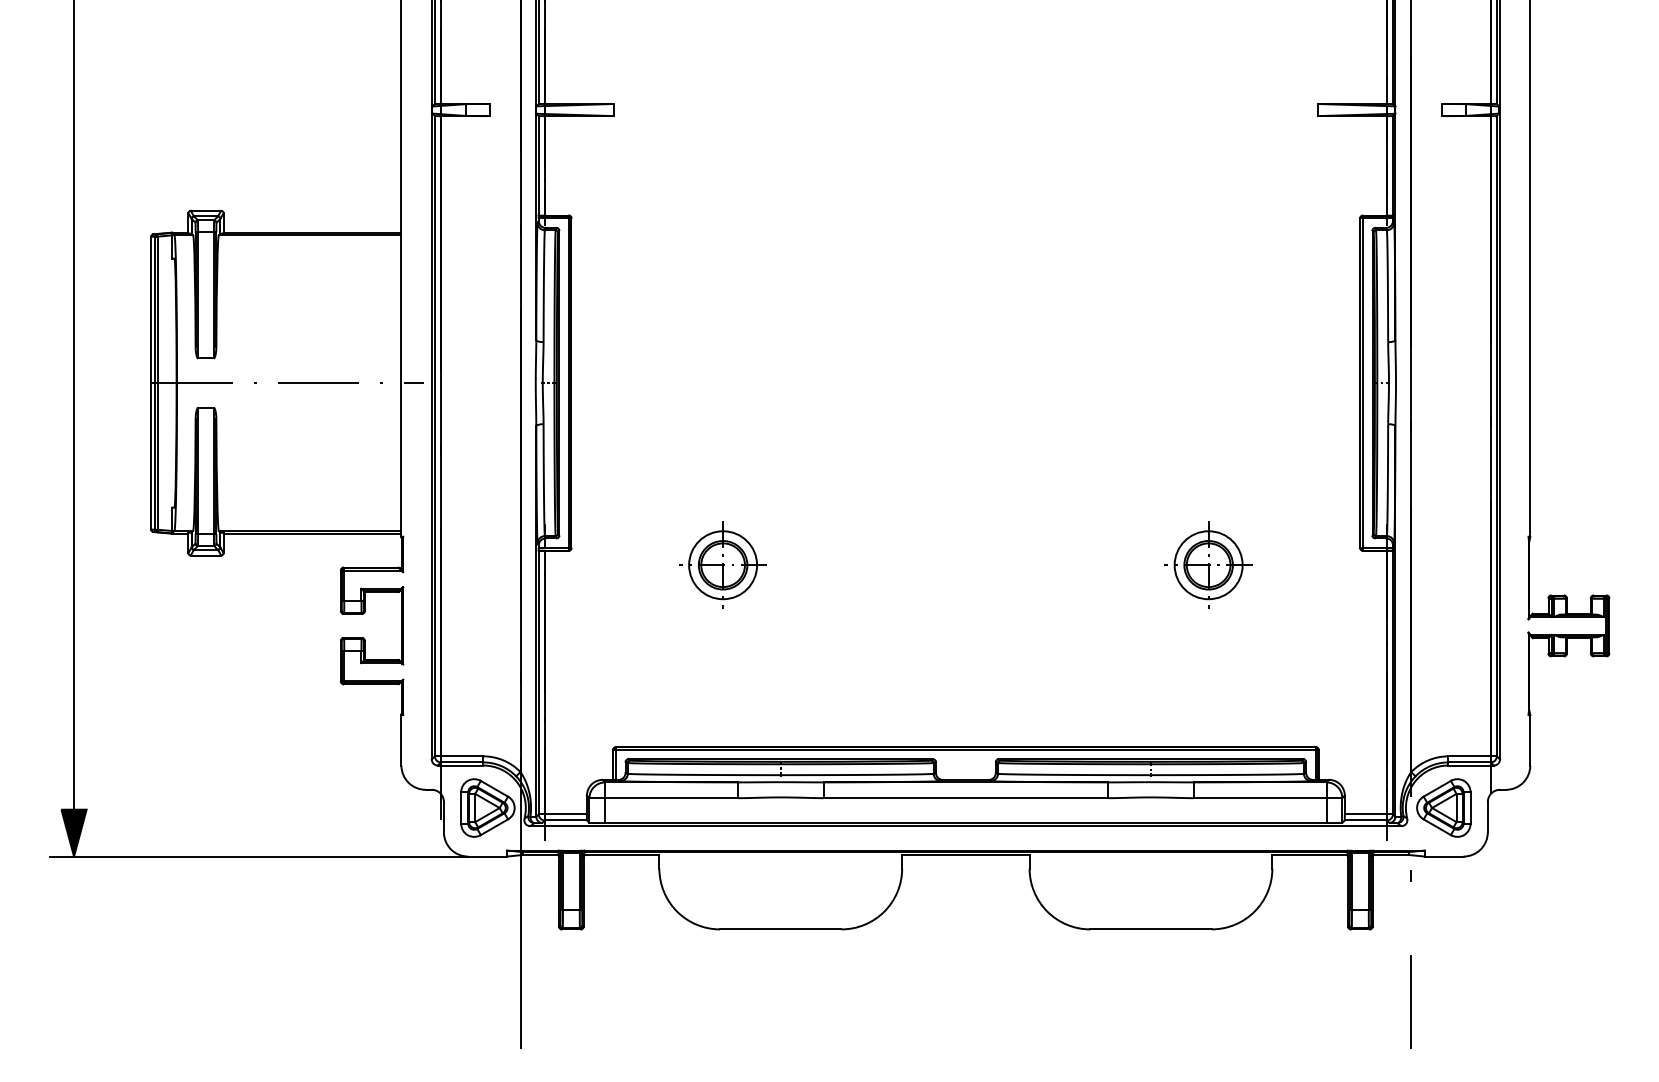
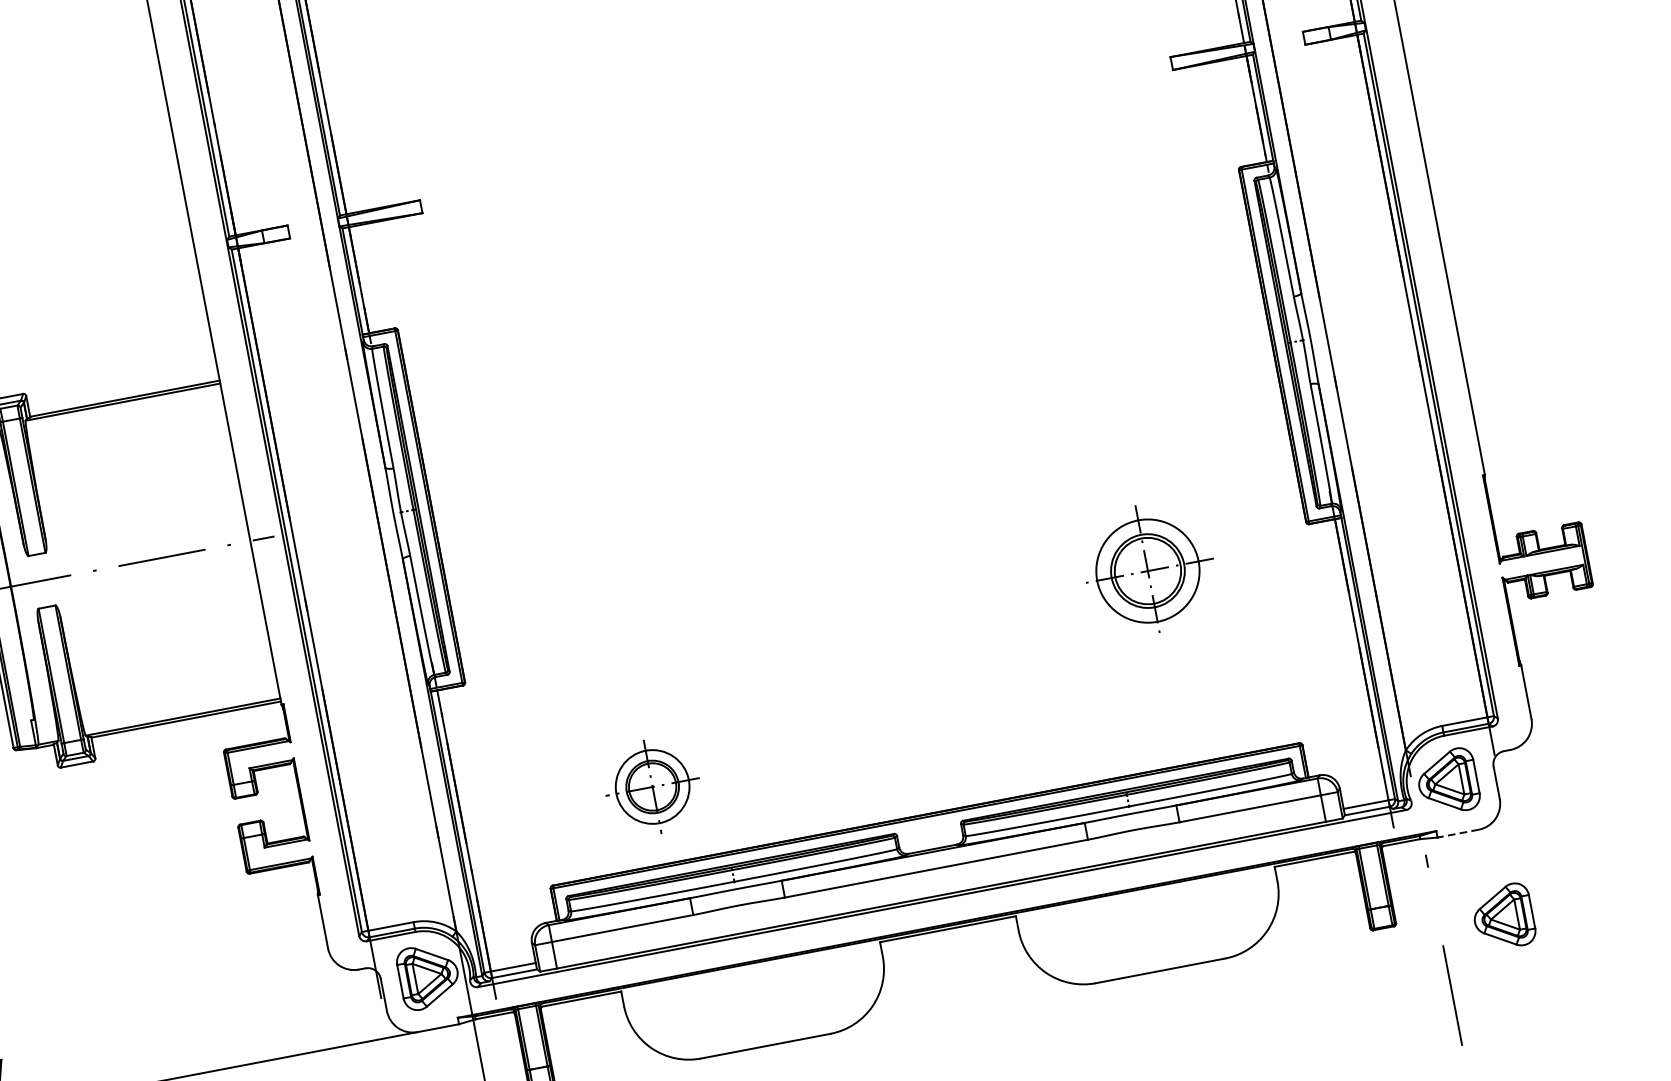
part: (722, 564) -> (651, 786), moved
part: (1208, 564) -> (1147, 570), size x1.4
line: (1443, 856) -> (1457, 833), solid -> dashed
part: (1470, 939) -> (1503, 916), added

